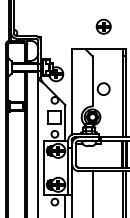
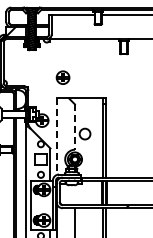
part: (103, 26) -> (62, 77), moved
line: (92, 81) -> (74, 127), solid -> dashed
line: (72, 92) -> (56, 137), solid -> dashed

